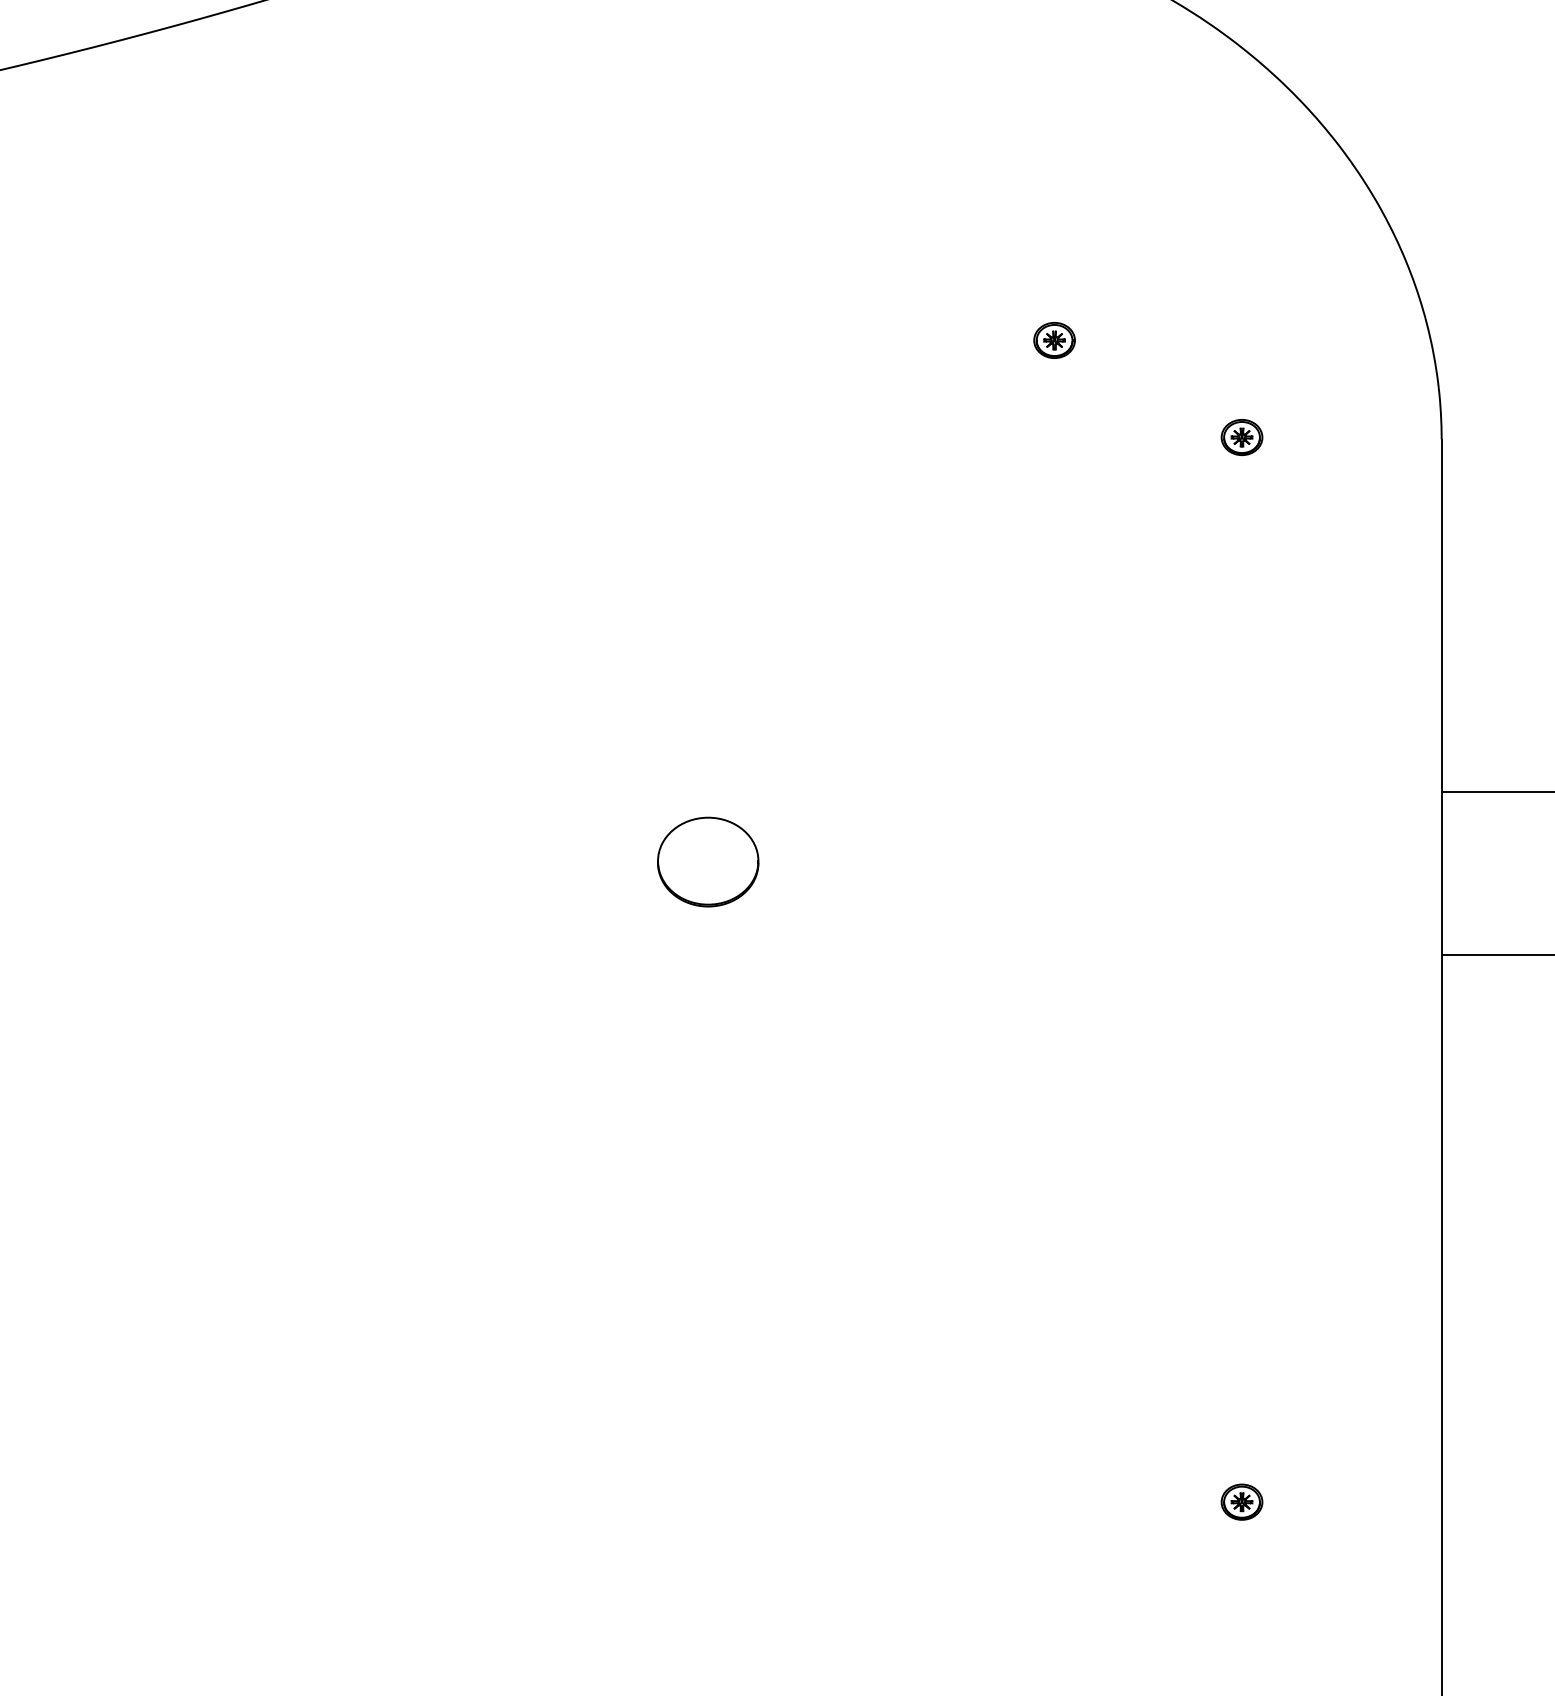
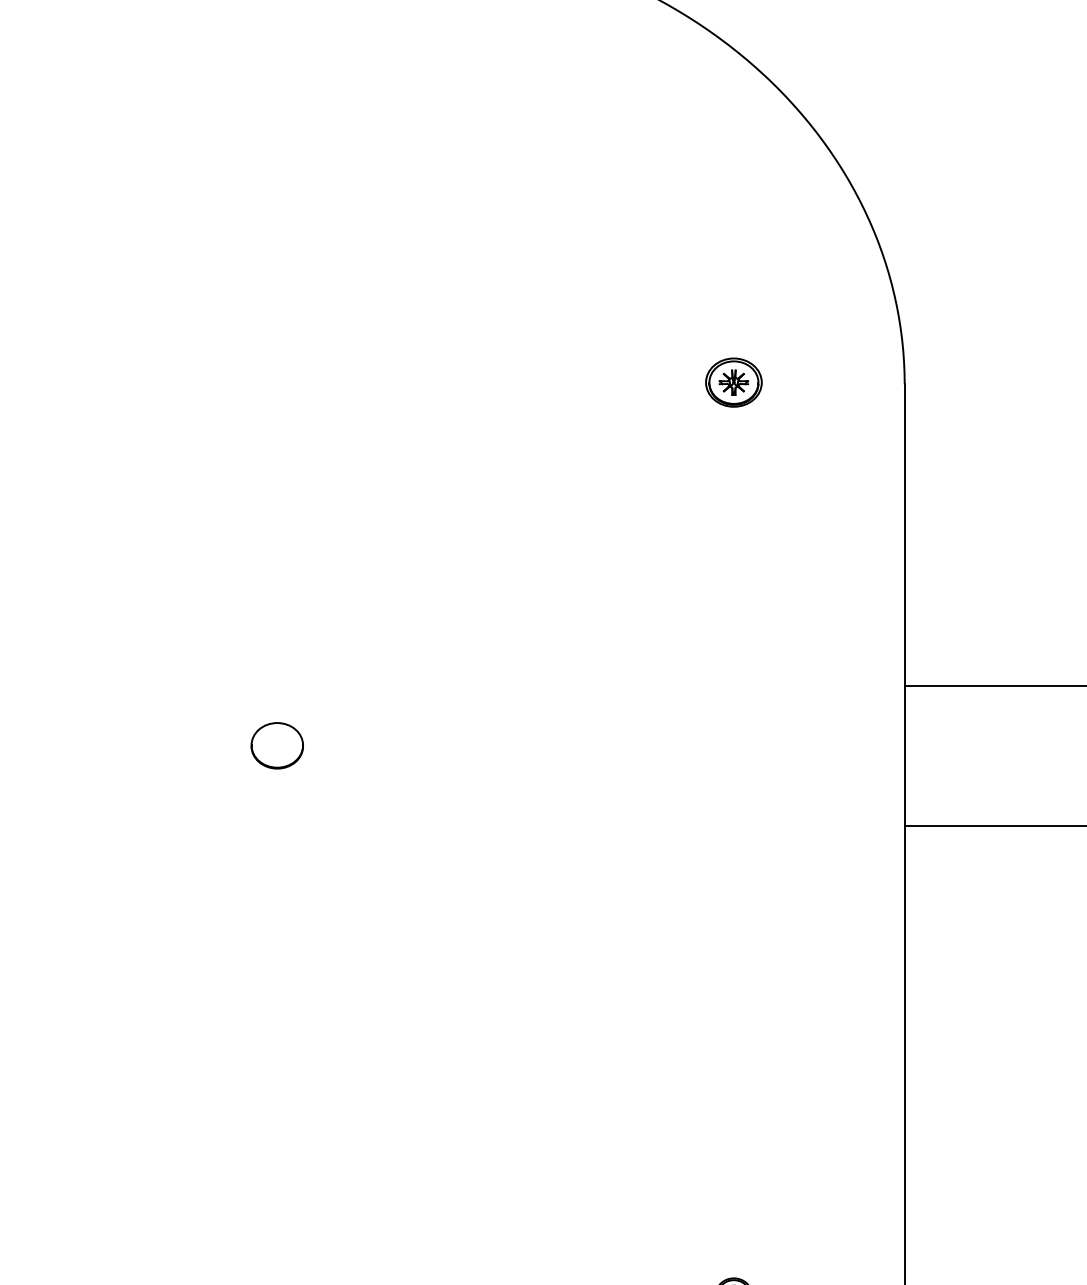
part: (1054, 340) -> (573, 299), removed
part: (1241, 437) -> (733, 382), size x1.6
part: (708, 861) -> (277, 745), size x0.6

